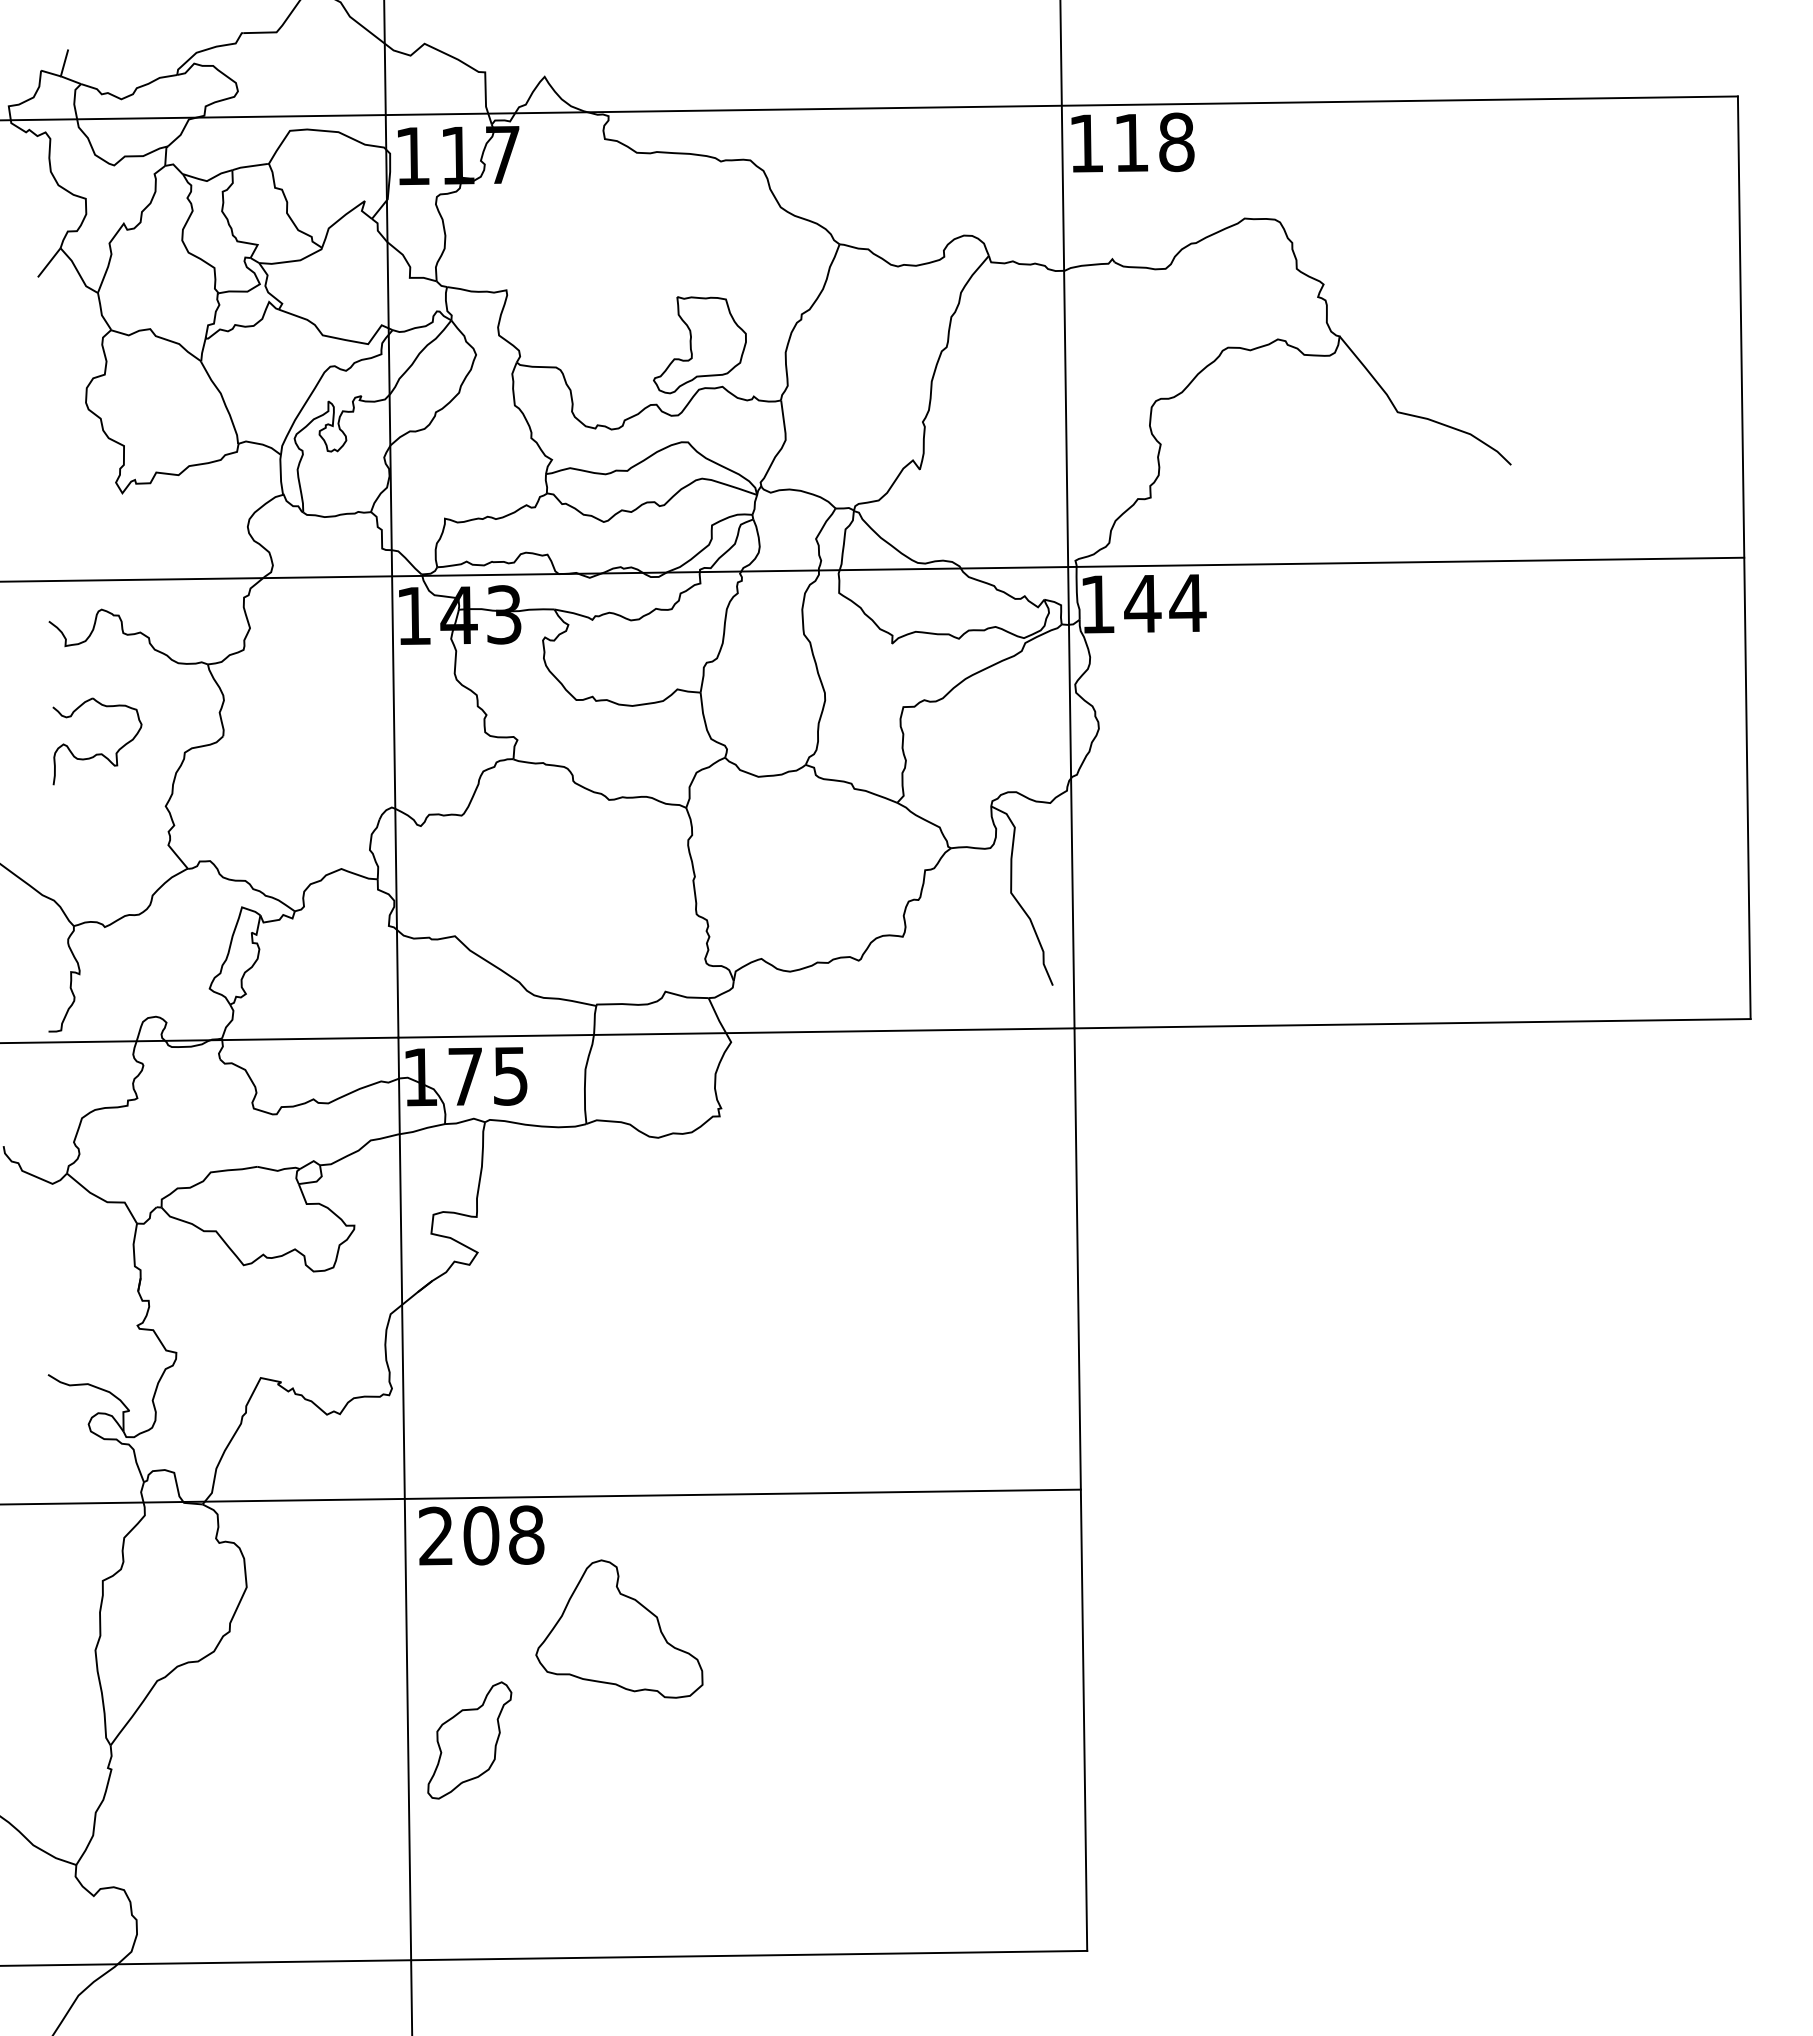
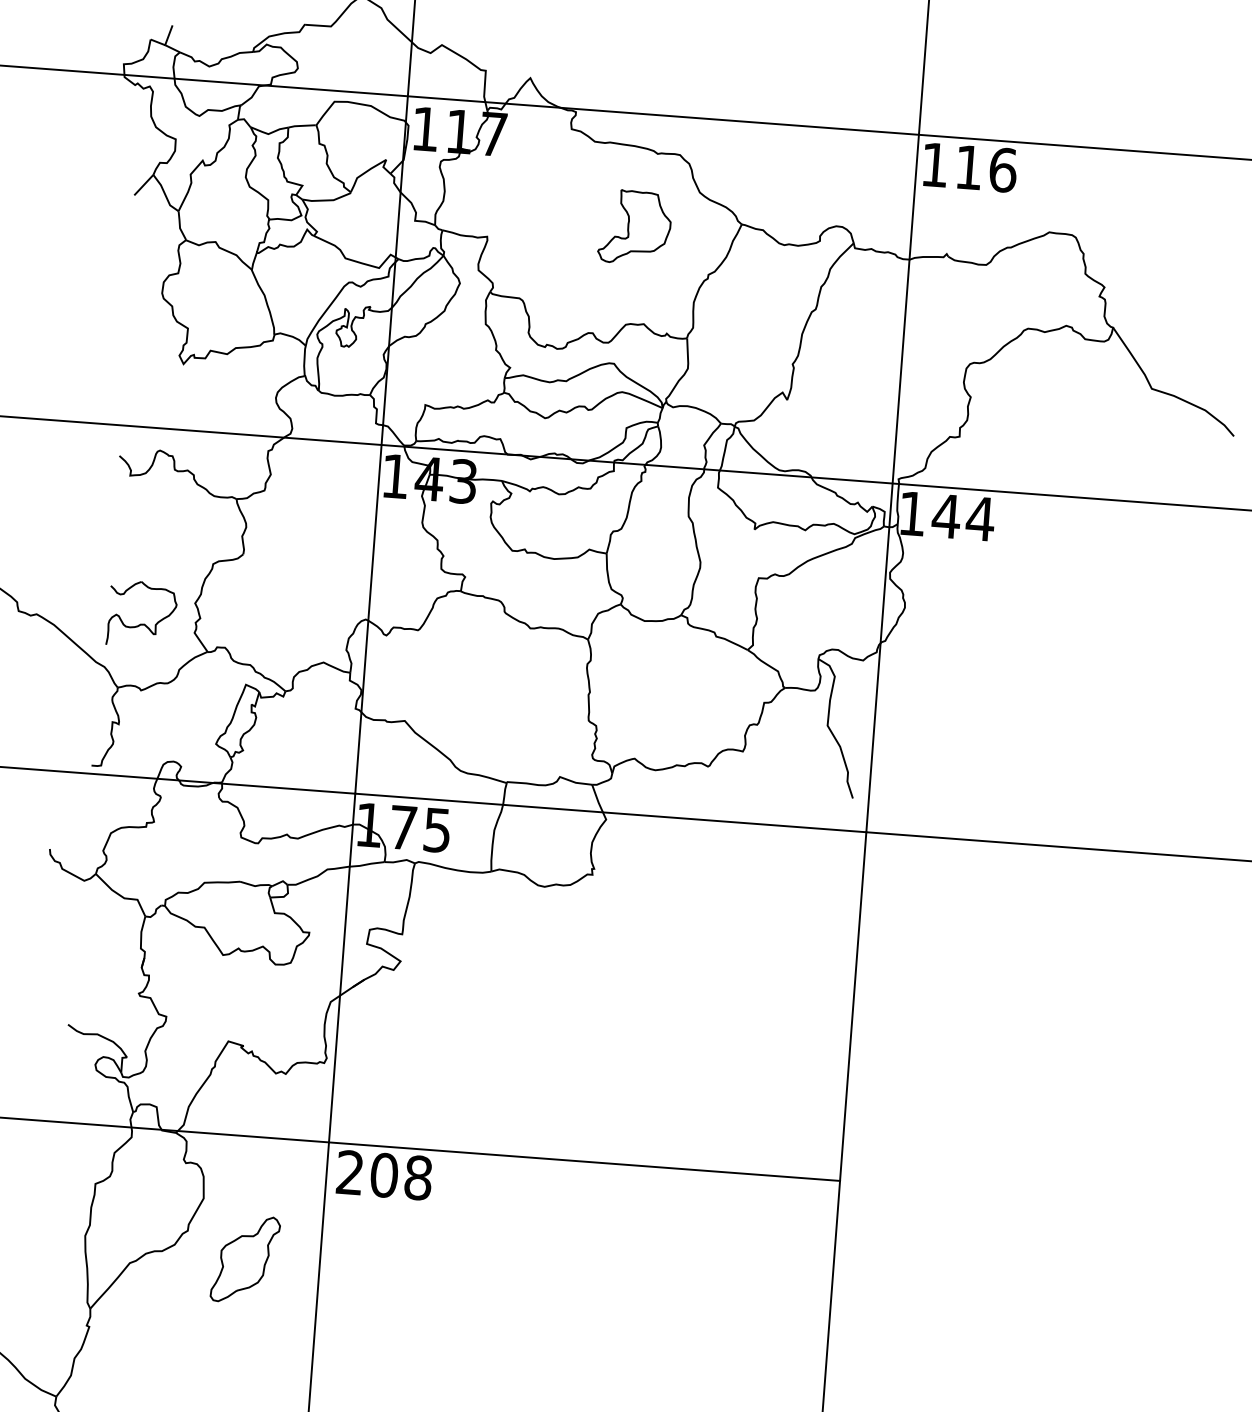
text: (1176, 142) -> (1003, 170), 118 -> 116
part: (699, 345) -> (634, 227), moved
part: (97, 753) -> (141, 623), moved
part: (619, 1628) -> (482, 1254), removed
part: (469, 1740) -> (245, 1259), moved

